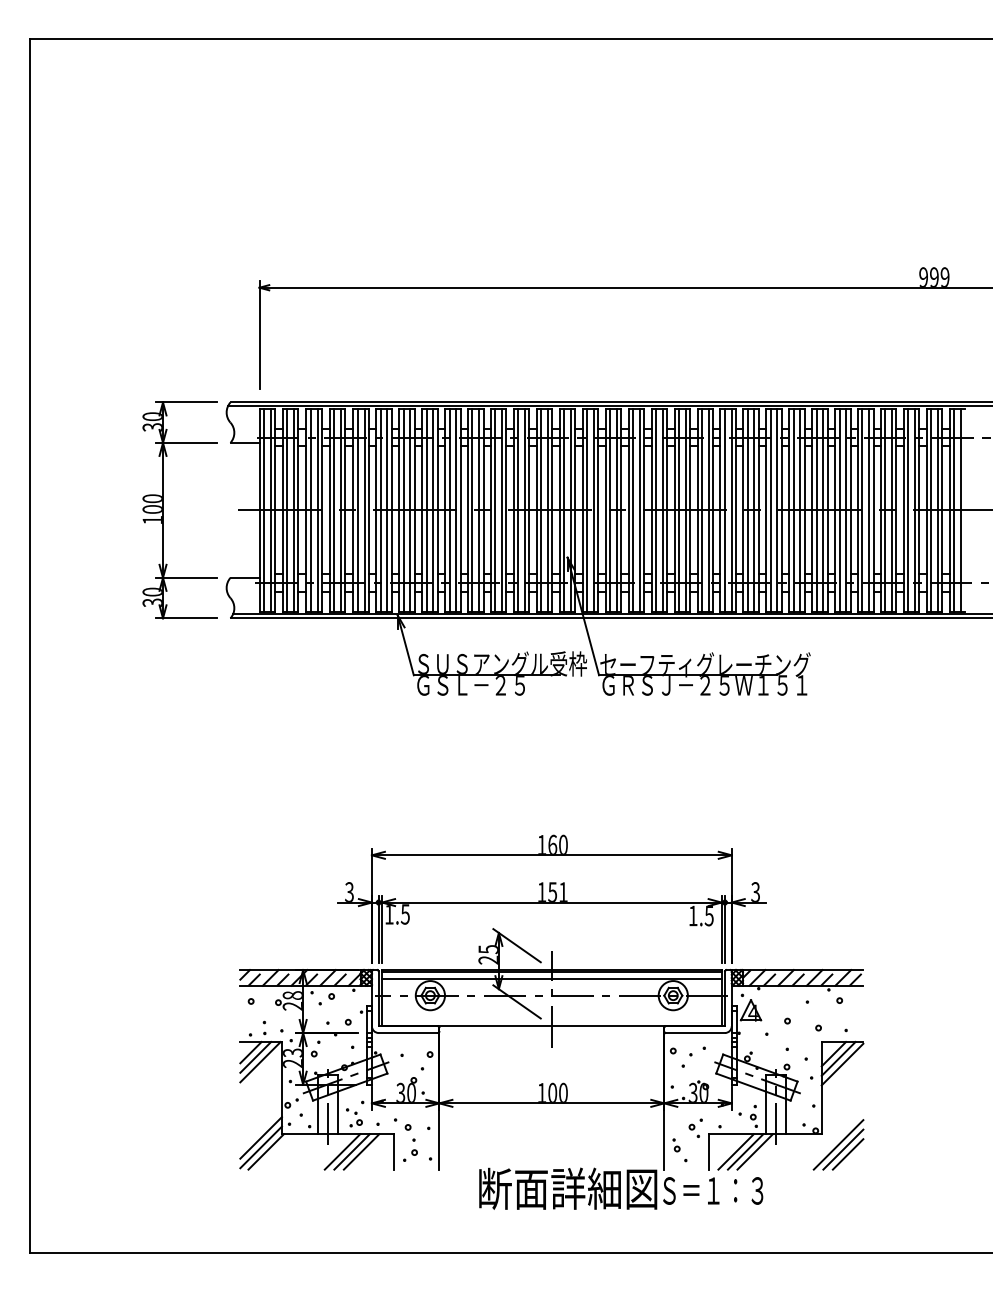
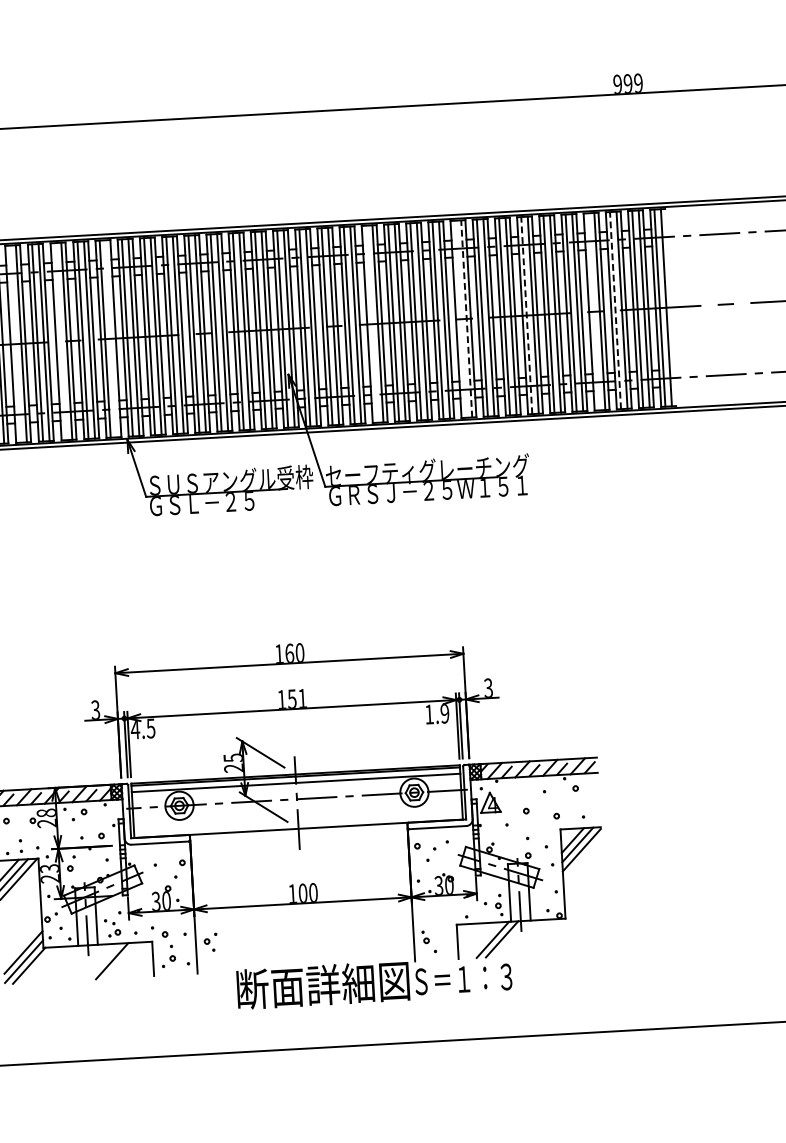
line: (287, 510) -> (15, 344), removed
line: (334, 510) -> (60, 341), removed
line: (387, 510) -> (111, 338), removed
line: (655, 510) -> (371, 324), removed
line: (747, 510) -> (459, 319), removed
line: (754, 510) -> (466, 319), solid -> dashed
line: (816, 510) -> (526, 315), solid -> dashed
line: (885, 510) -> (593, 311), removed
line: (908, 510) -> (615, 310), solid -> dashed
text: (389, 914) -> (135, 729), 1.5 -> 4.5
text: (708, 915) -> (444, 713), 1.5 -> 1.9
part: (695, 1127) -> (210, 941), moved
part: (838, 1144) -> (582, 927), removed
line: (342, 1151) -> (102, 961), removed
line: (361, 1151) -> (121, 960), removed
line: (735, 1151) -> (483, 940), removed

